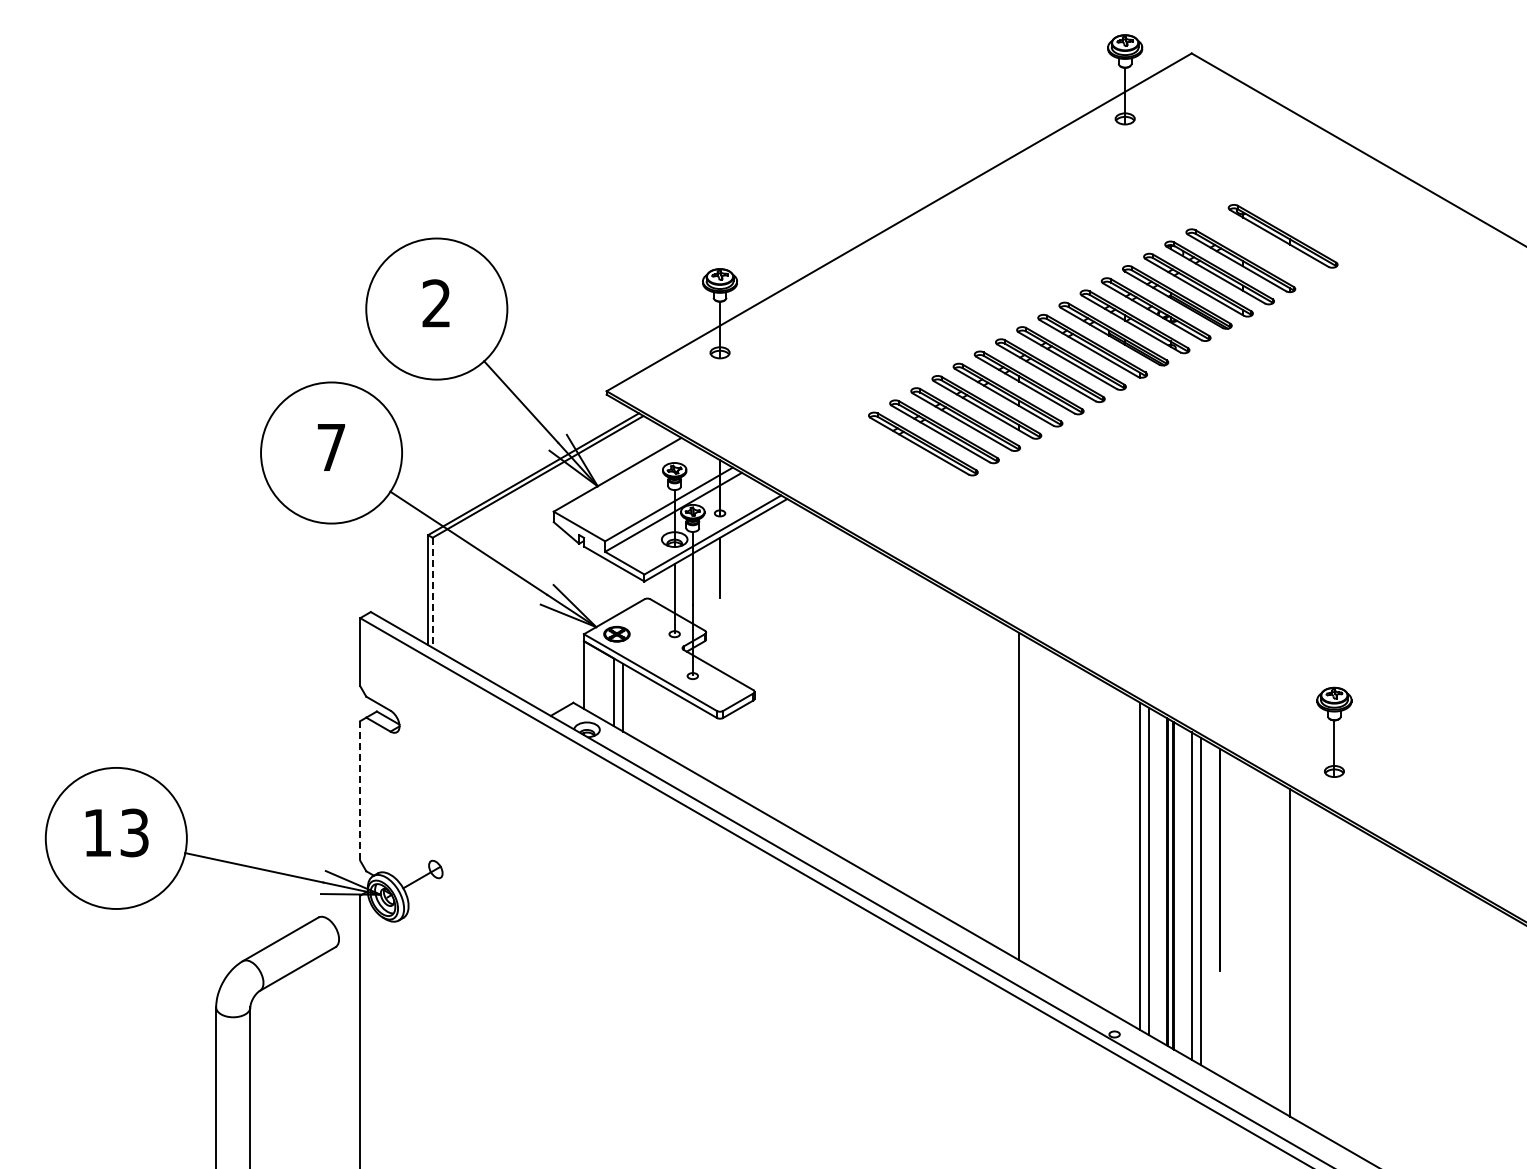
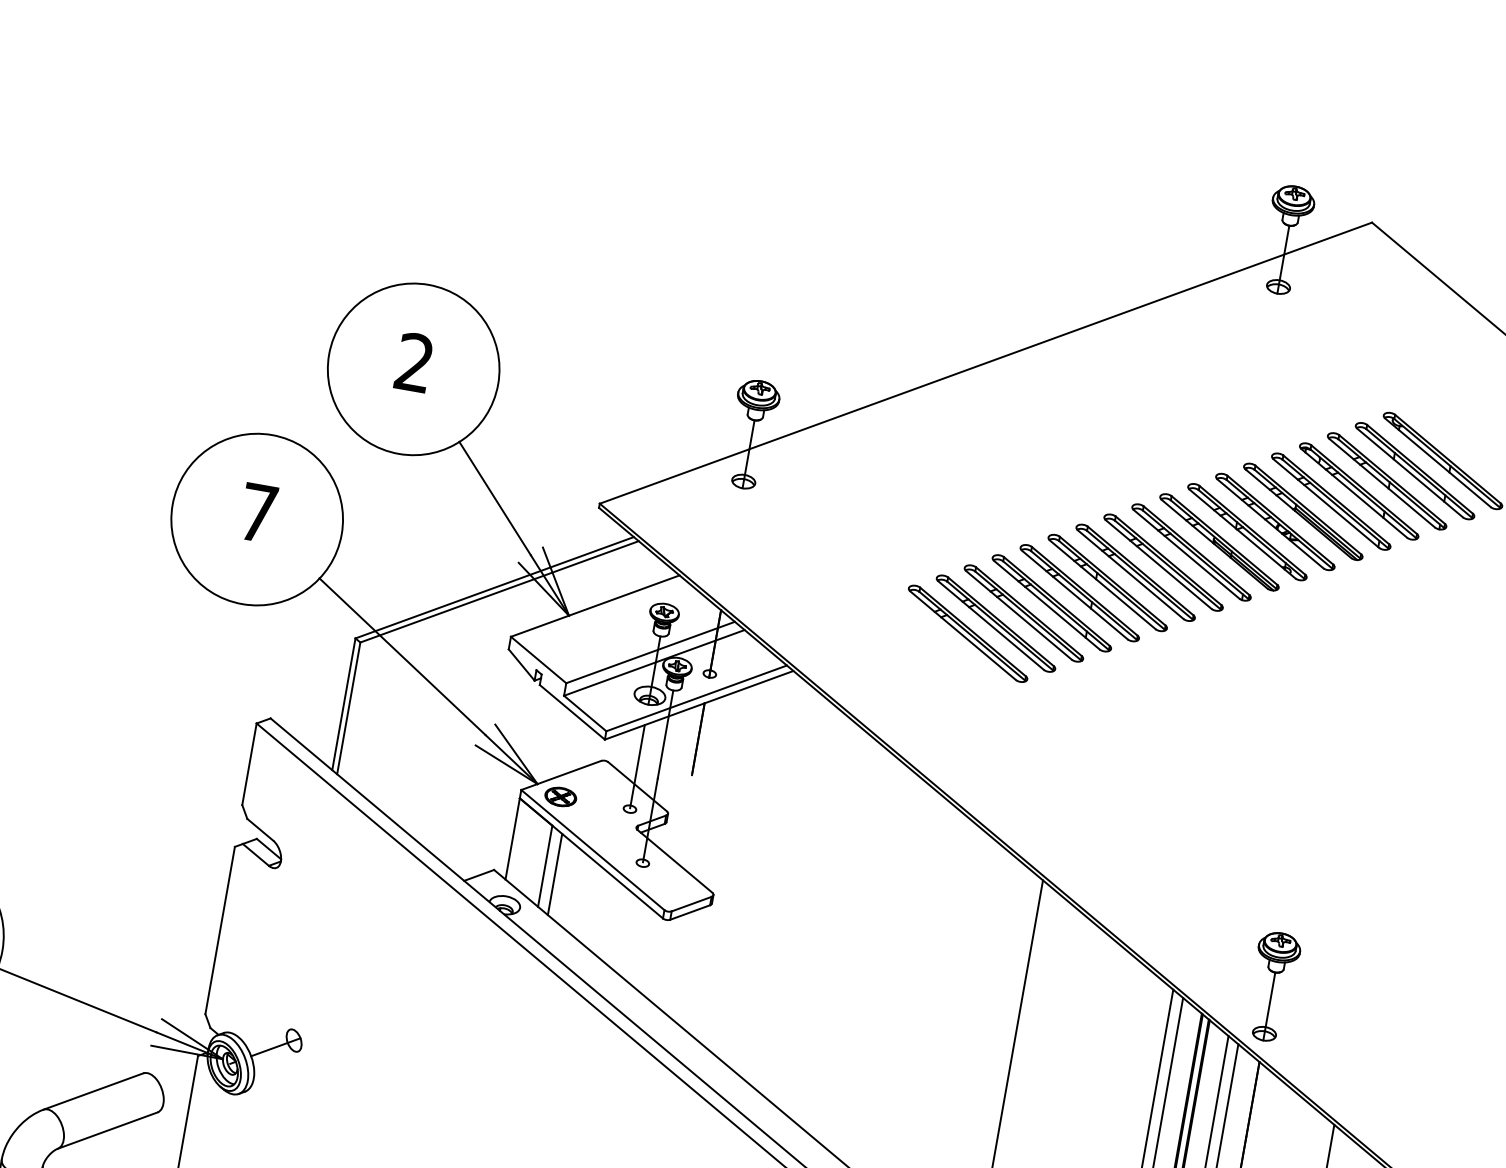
part: (1261, 248) -> (1414, 471), added
line: (432, 592) -> (348, 708), dashed -> solid
part: (1334, 731) -> (1273, 985), moved
line: (360, 790) -> (220, 930), dashed -> solid

